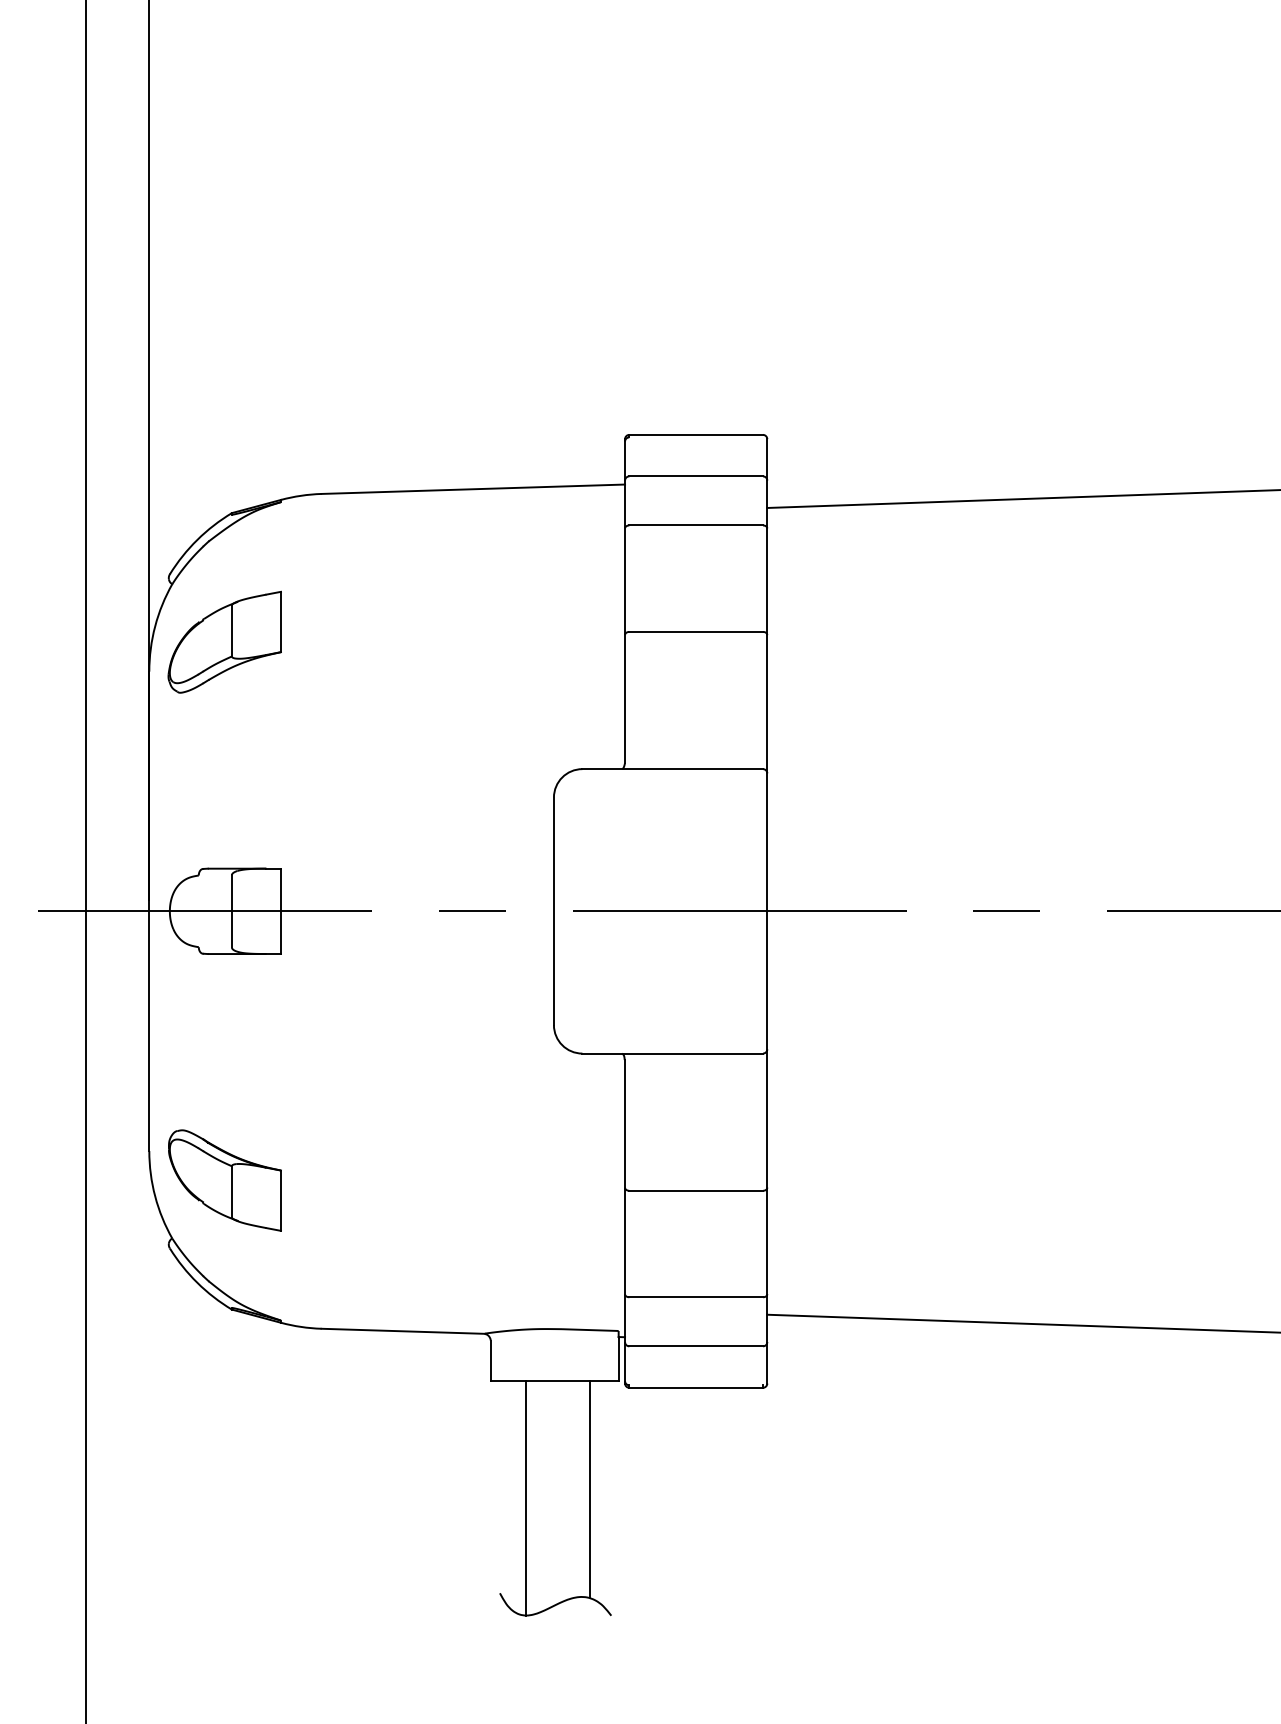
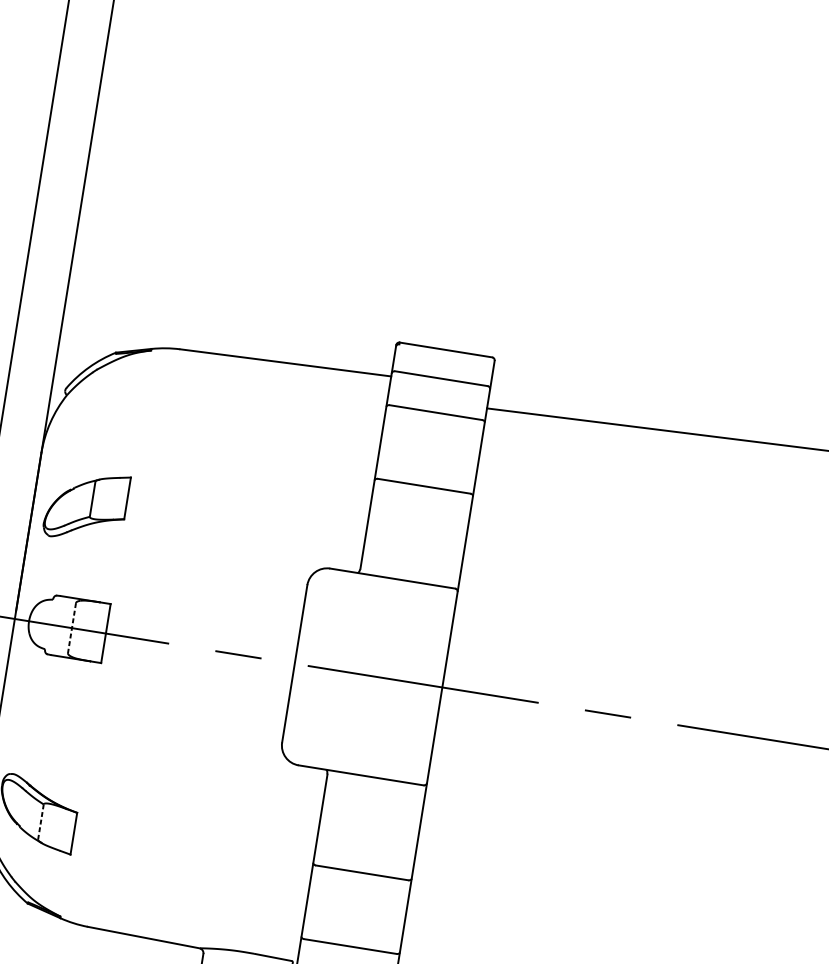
part: (224, 641) -> (86, 505), moved
line: (231, 911) -> (71, 628), solid -> dashed
line: (231, 1191) -> (40, 821), solid -> dashed

